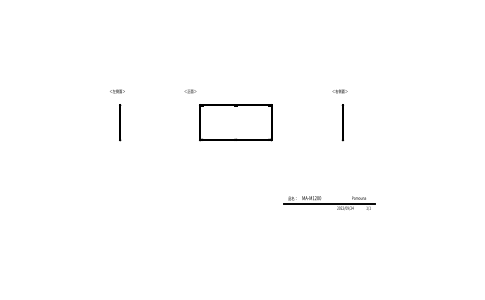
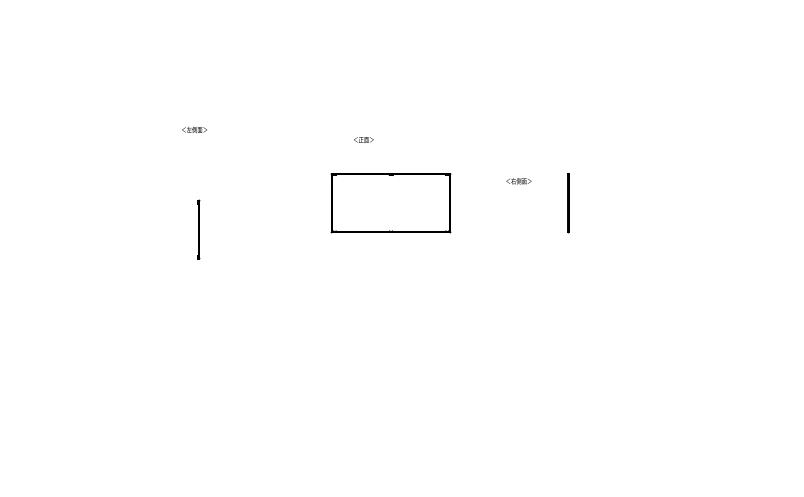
text: (117, 91) -> (194, 129), moved
text: (190, 91) -> (363, 139), moved
text: (339, 91) -> (518, 181), moved
line: (120, 122) -> (199, 229), moved
part: (329, 202) -> (546, 335), removed

